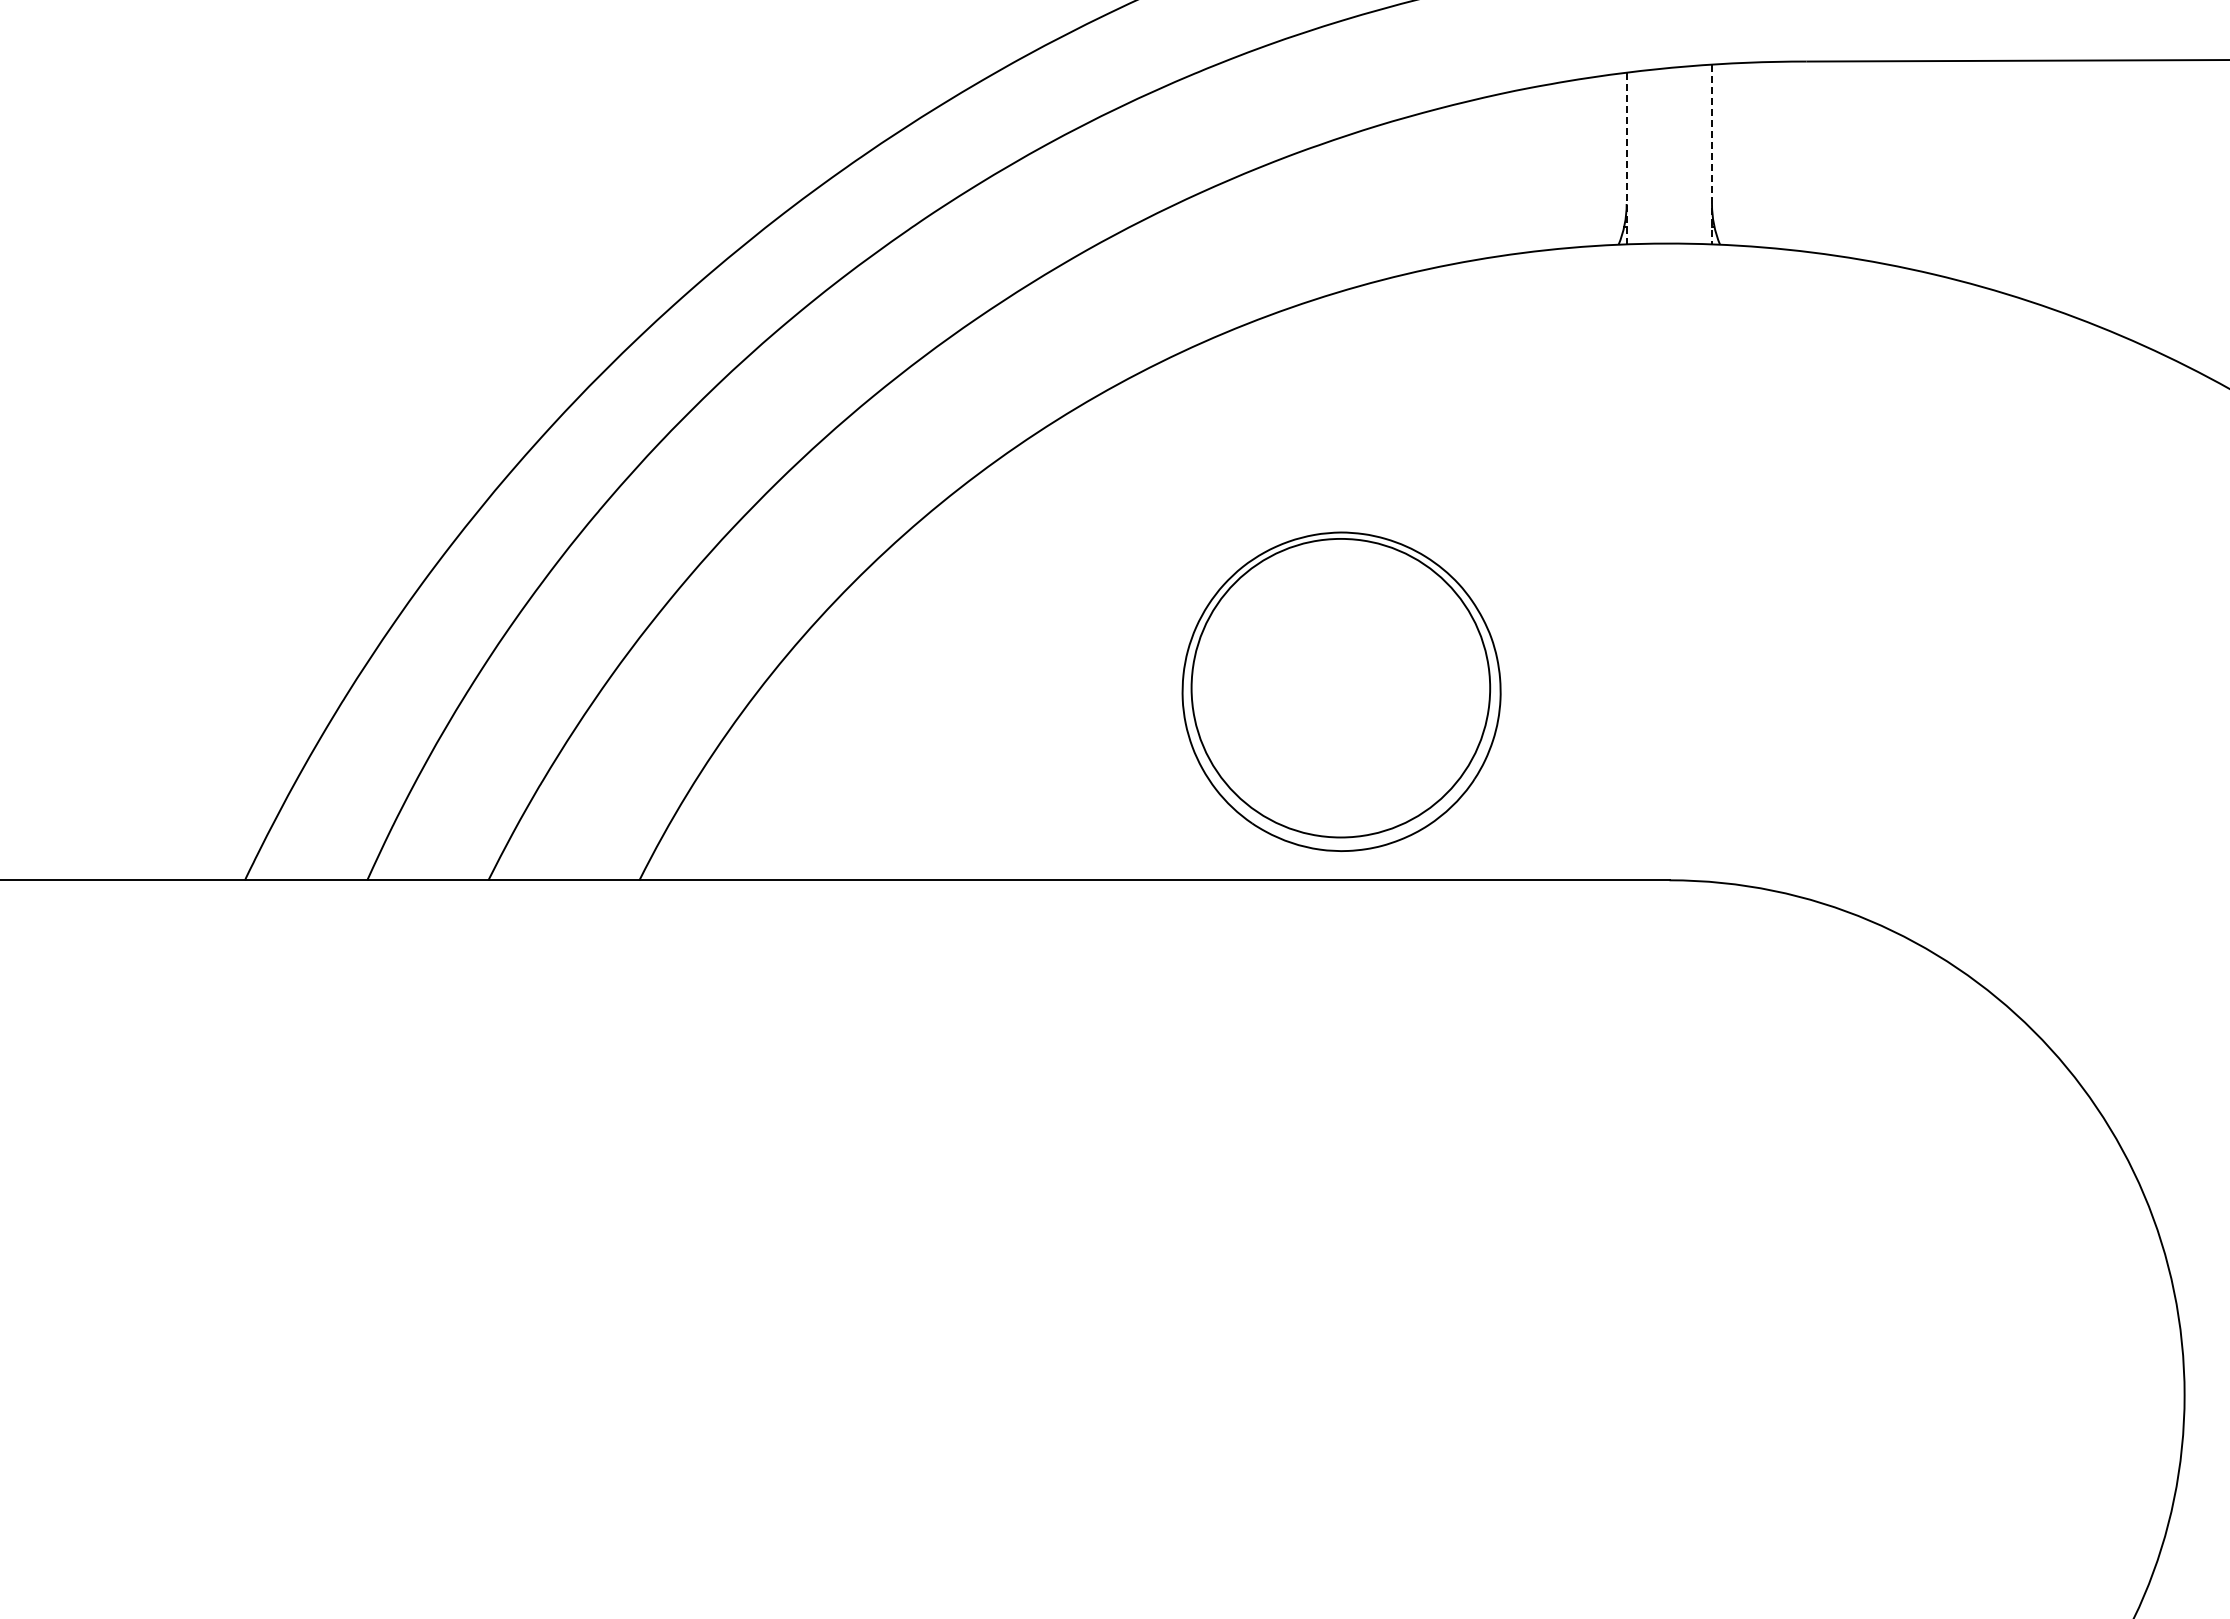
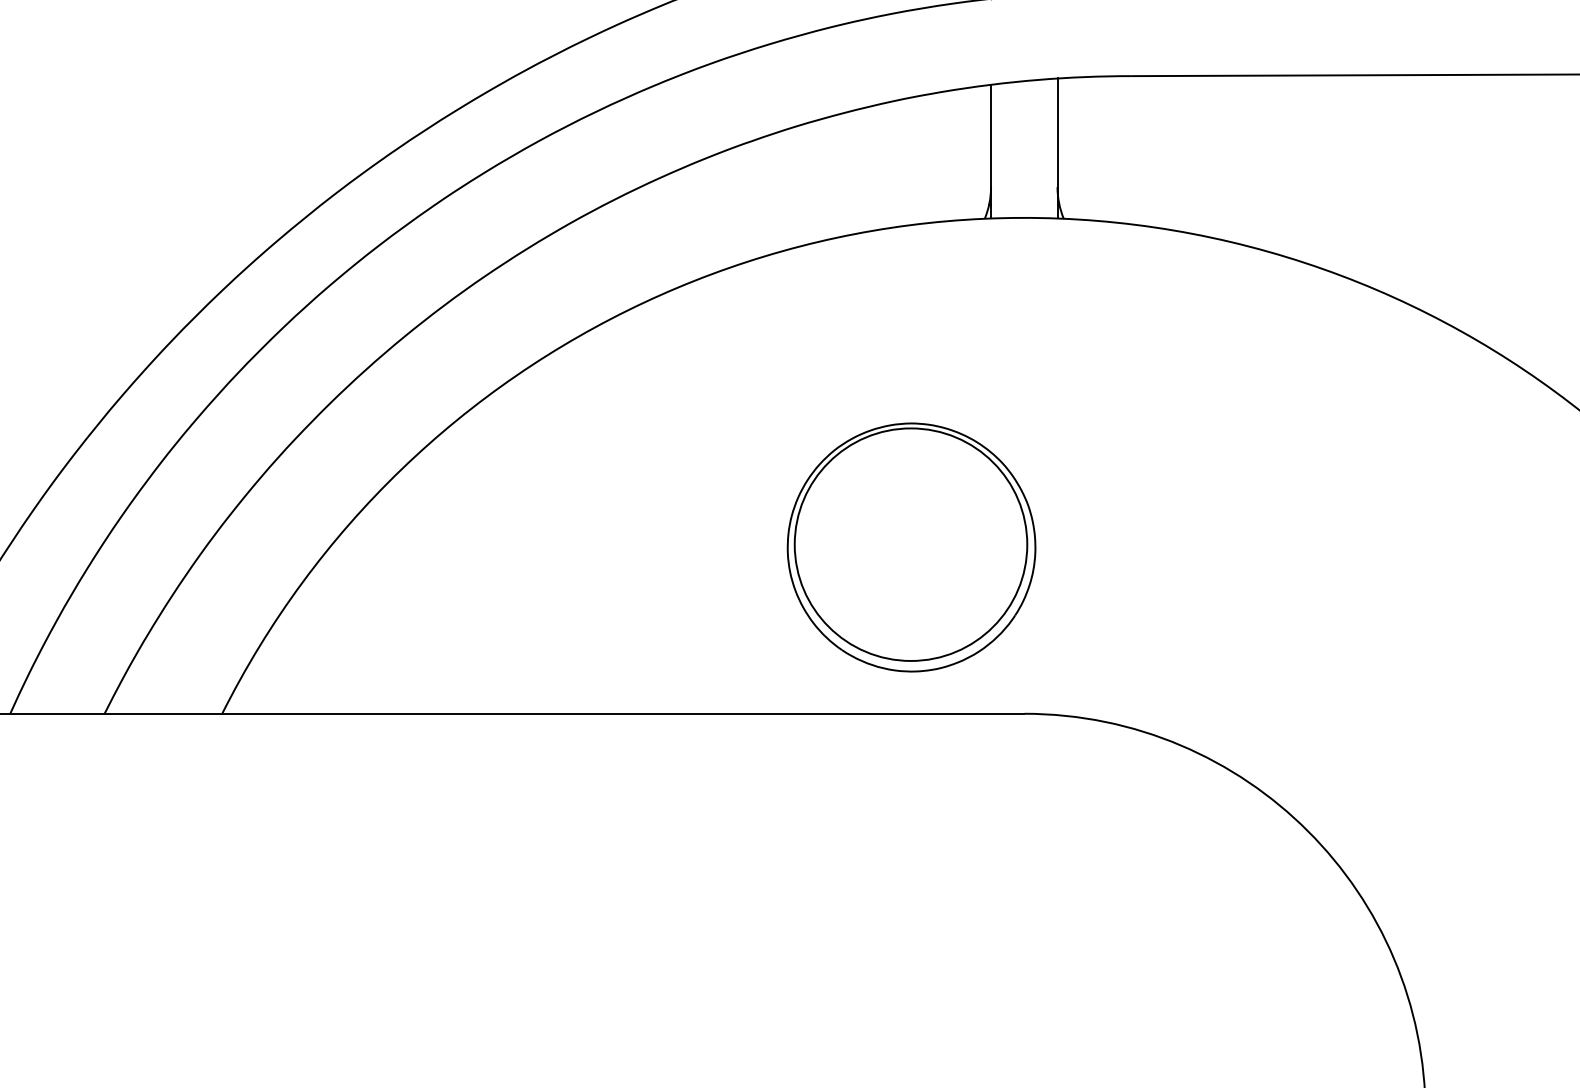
line: (1711, 154) -> (1057, 148), dashed -> solid
line: (1626, 158) -> (990, 151), dashed -> solid
part: (1341, 691) -> (911, 547), moved

